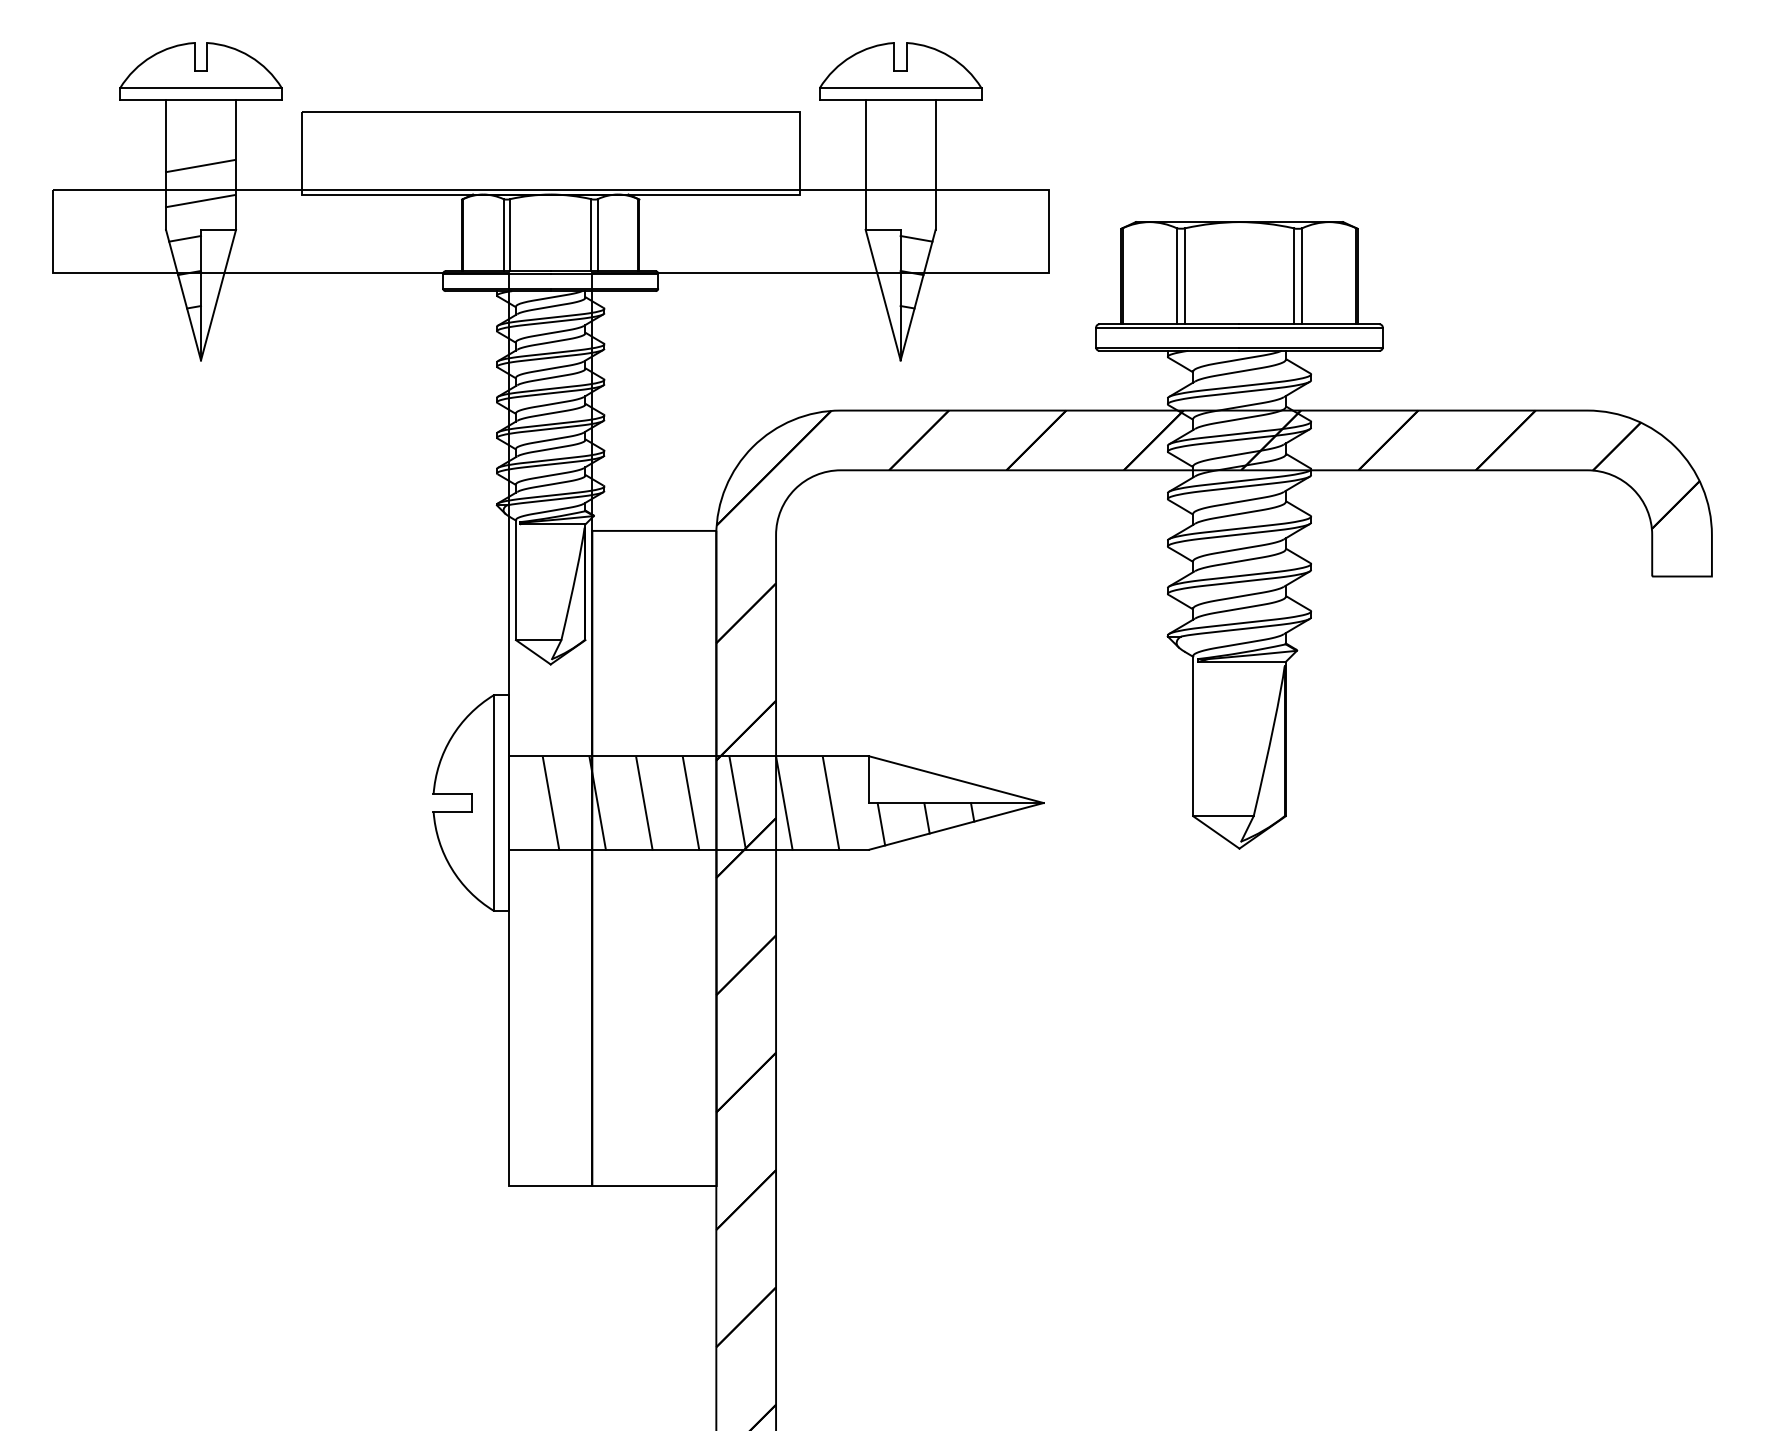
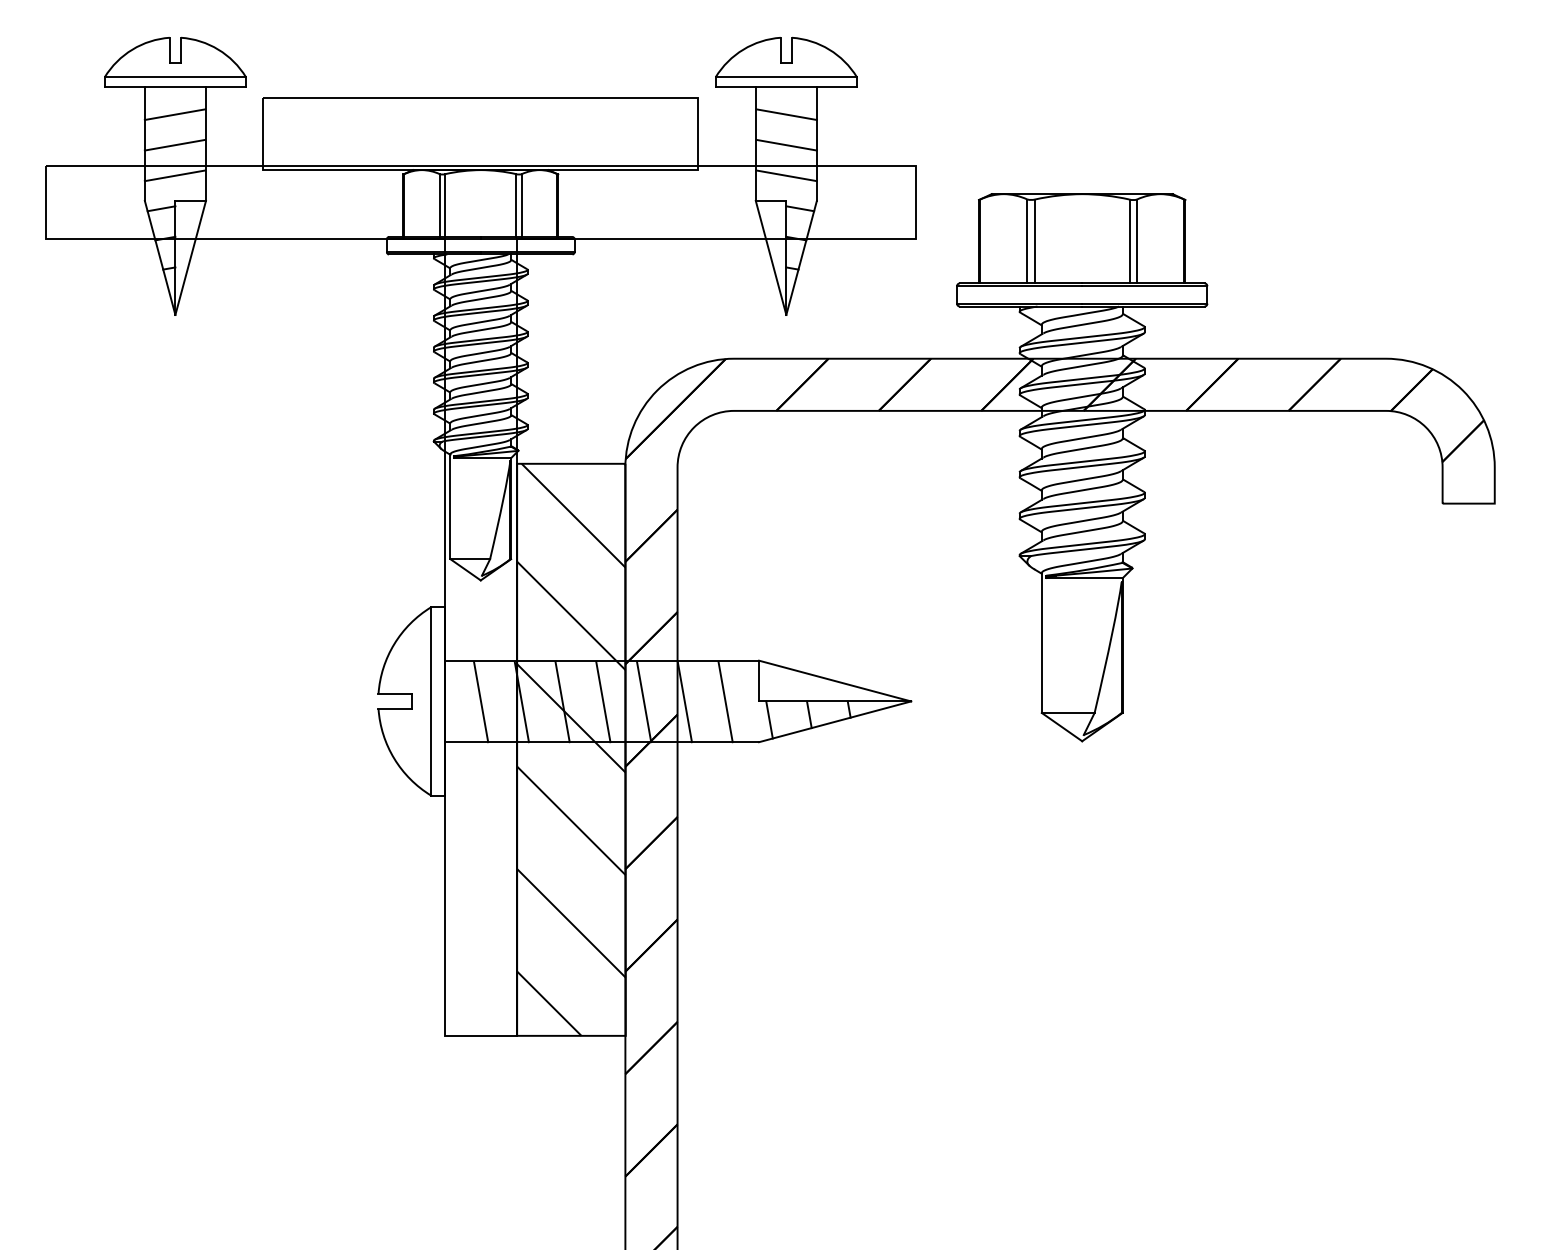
line: (199, 130) -> (174, 114), added
line: (900, 130) -> (786, 114), added
line: (900, 165) -> (786, 144), added
line: (900, 200) -> (786, 175), added
hatch: (654, 858) -> (571, 749), added

